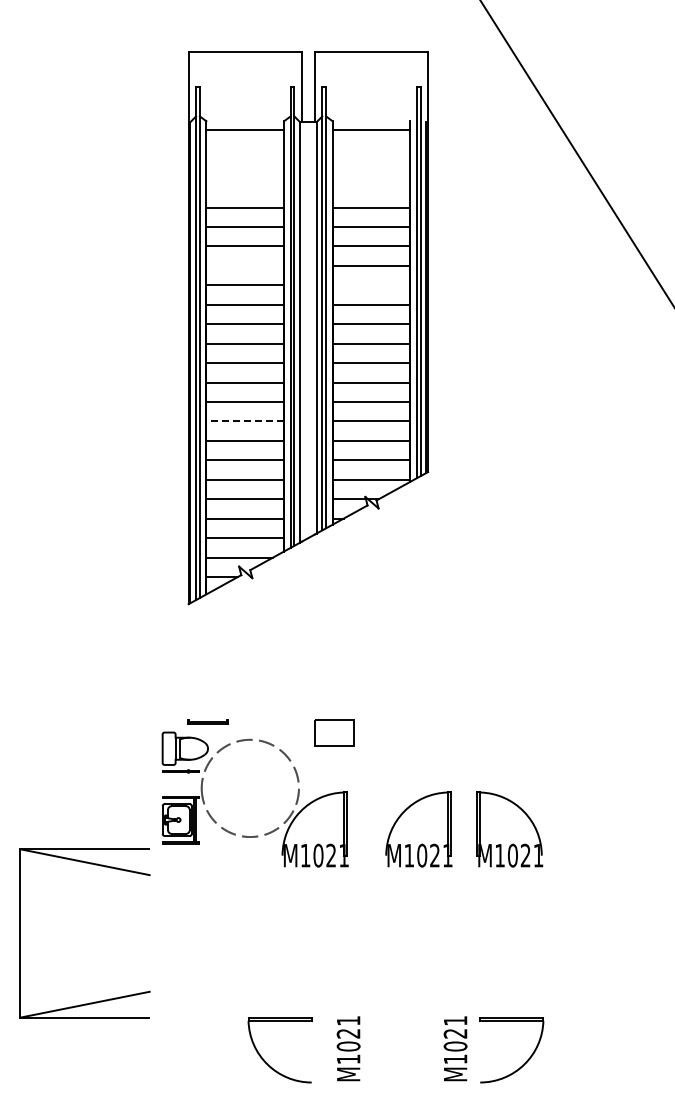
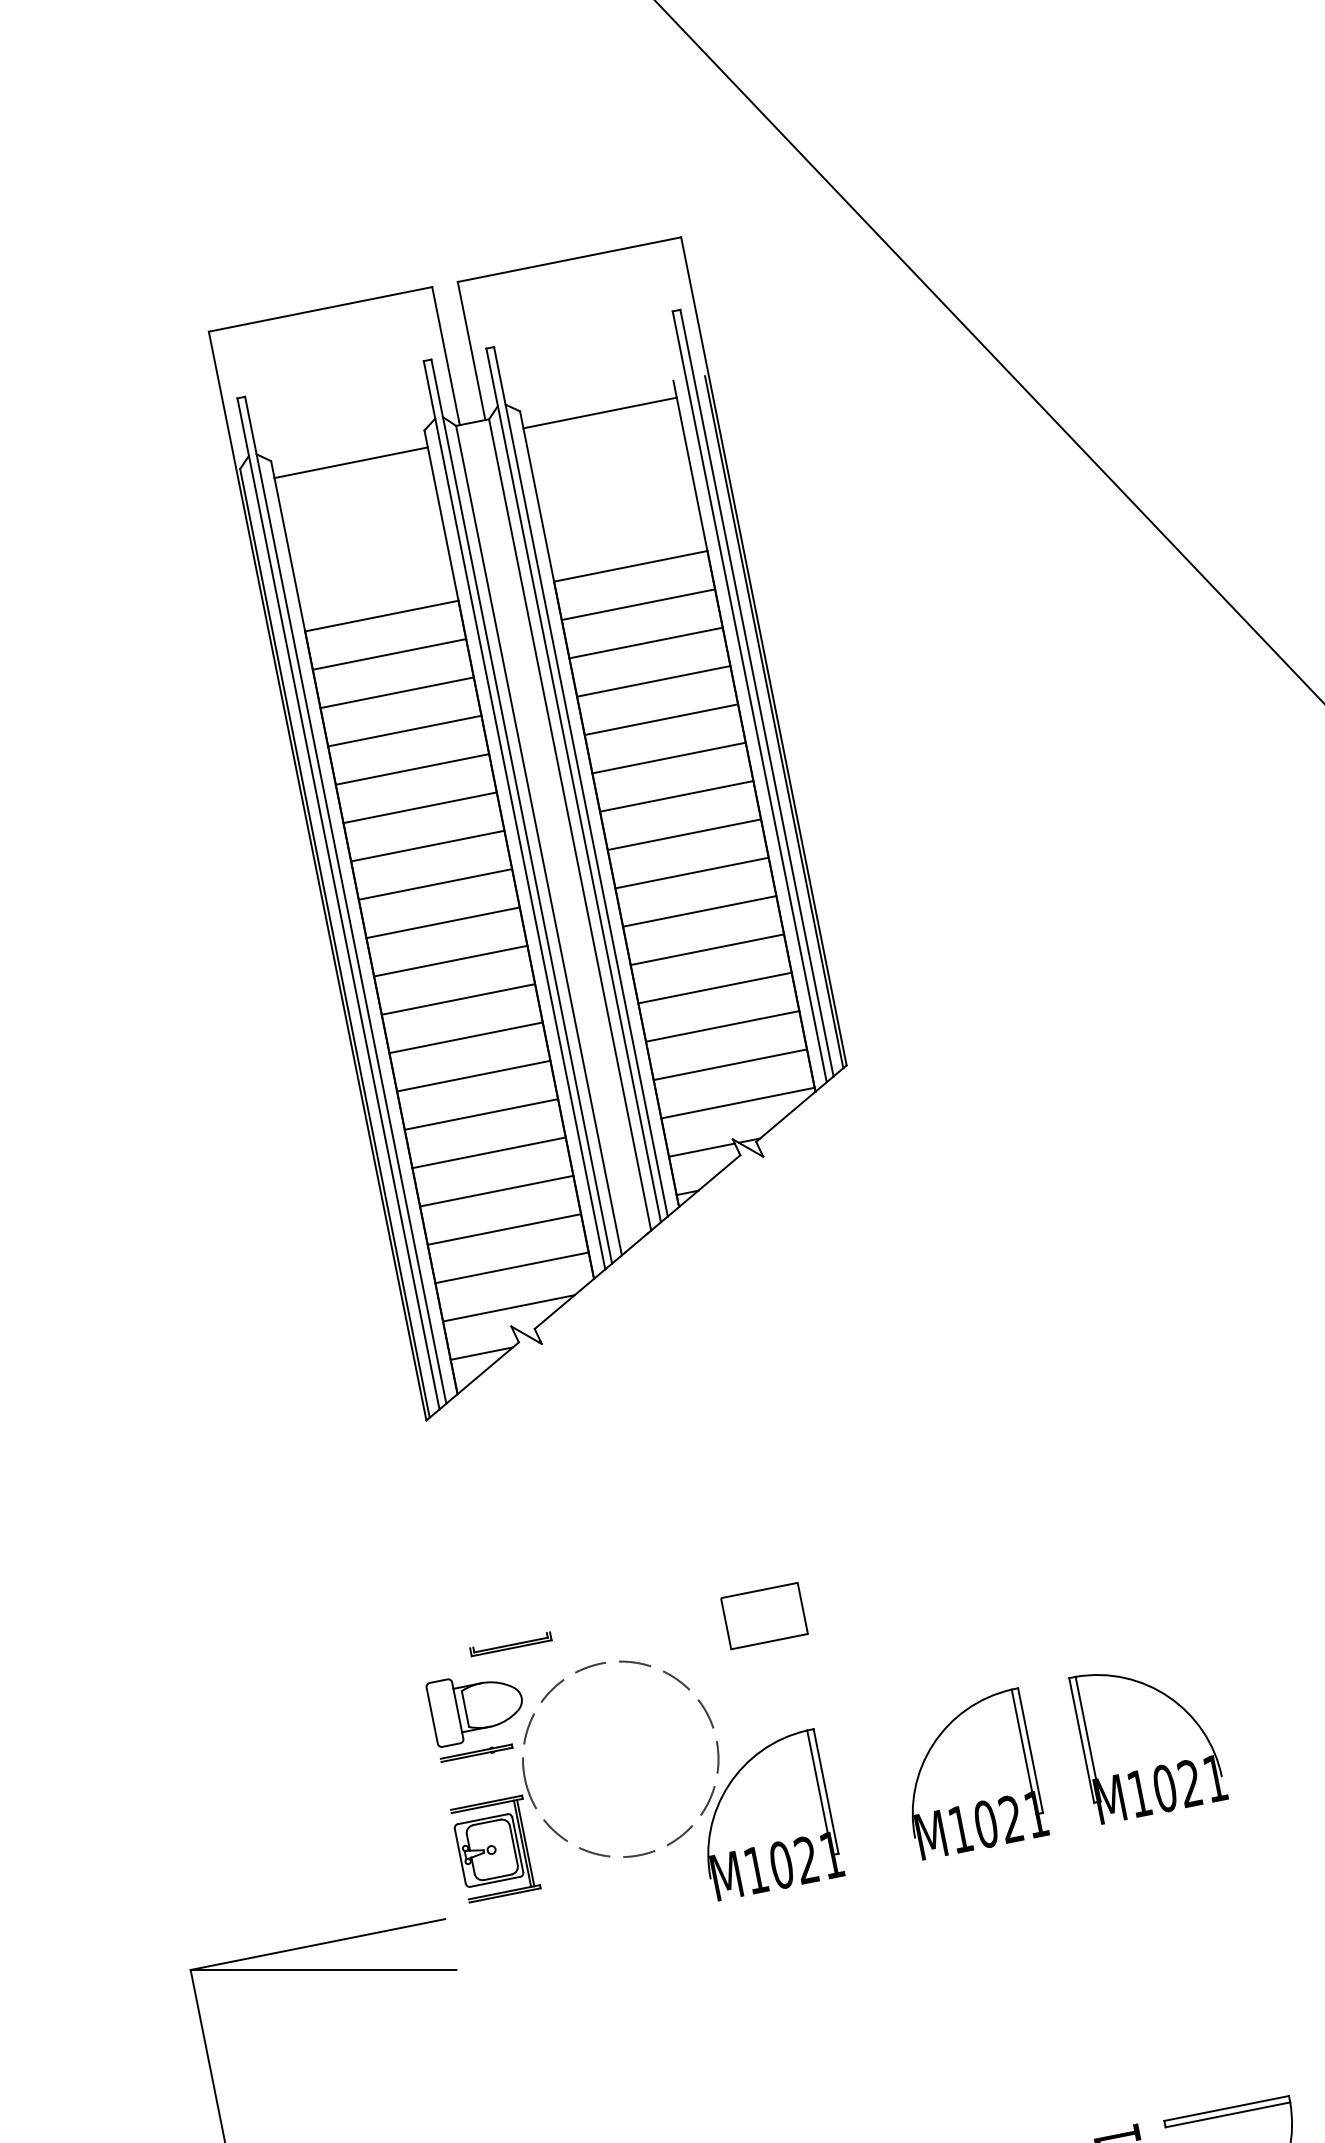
line: (245, 265) -> (405, 730), added
line: (371, 285) -> (661, 719), added
line: (245, 421) -> (466, 1037), dashed -> solid

